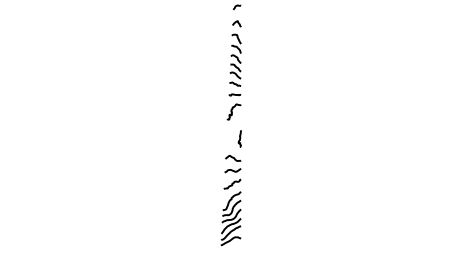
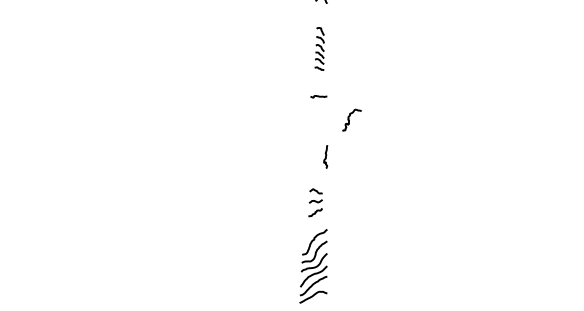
part: (235, 59) -> (319, 48), size x0.6
curve: (232, 111) -> (349, 119), moved
part: (232, 172) -> (315, 202), size x0.6

